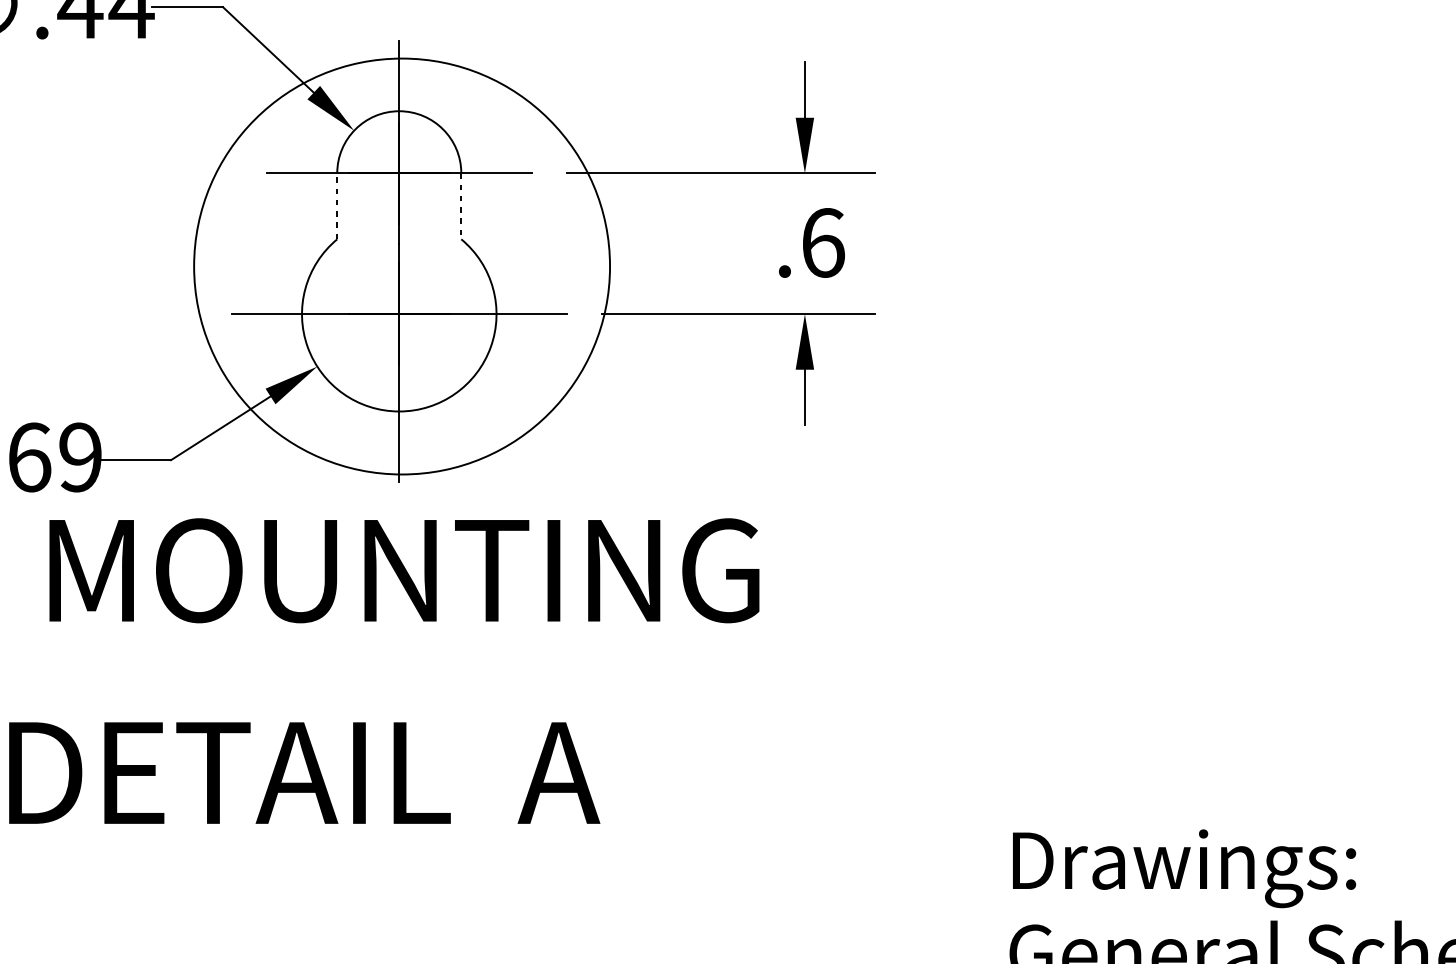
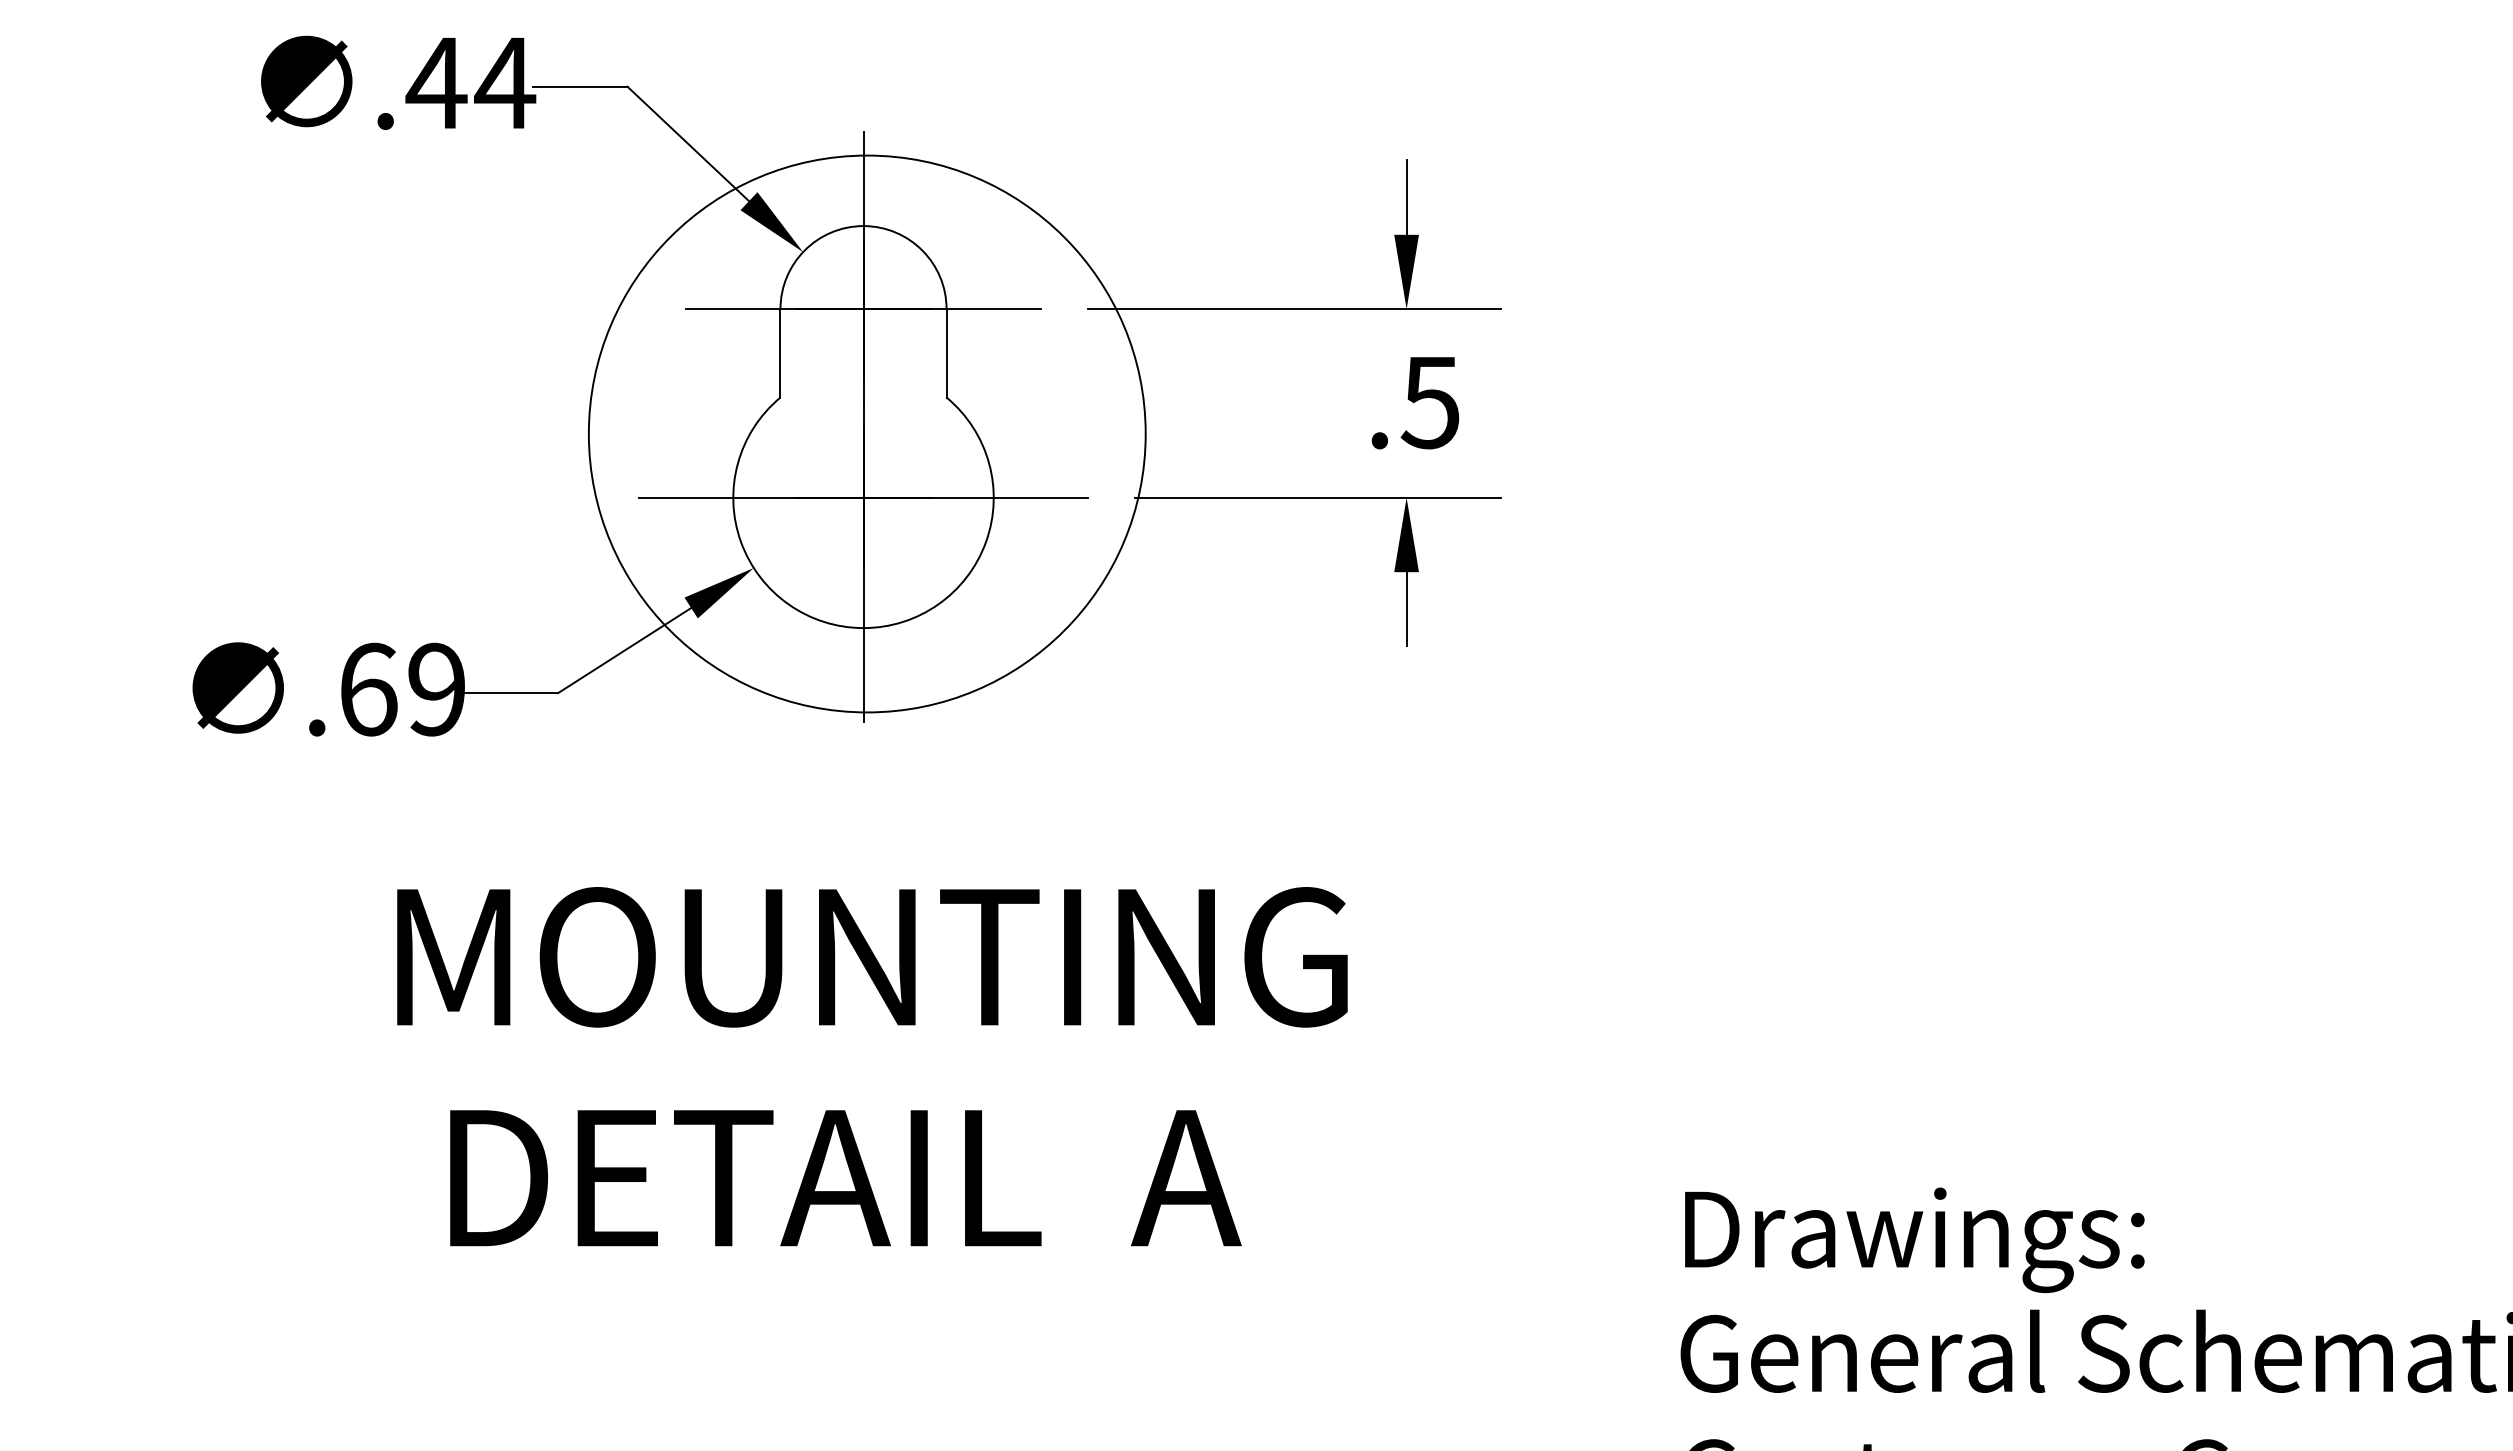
line: (337, 205) -> (780, 352), dashed -> solid
line: (461, 206) -> (946, 353), dashed -> solid
text: (822, 243) -> (1430, 402), .6 -> .5
text: (404, 570) -> (872, 957), moved
text: (304, 773) -> (845, 1178), moved

